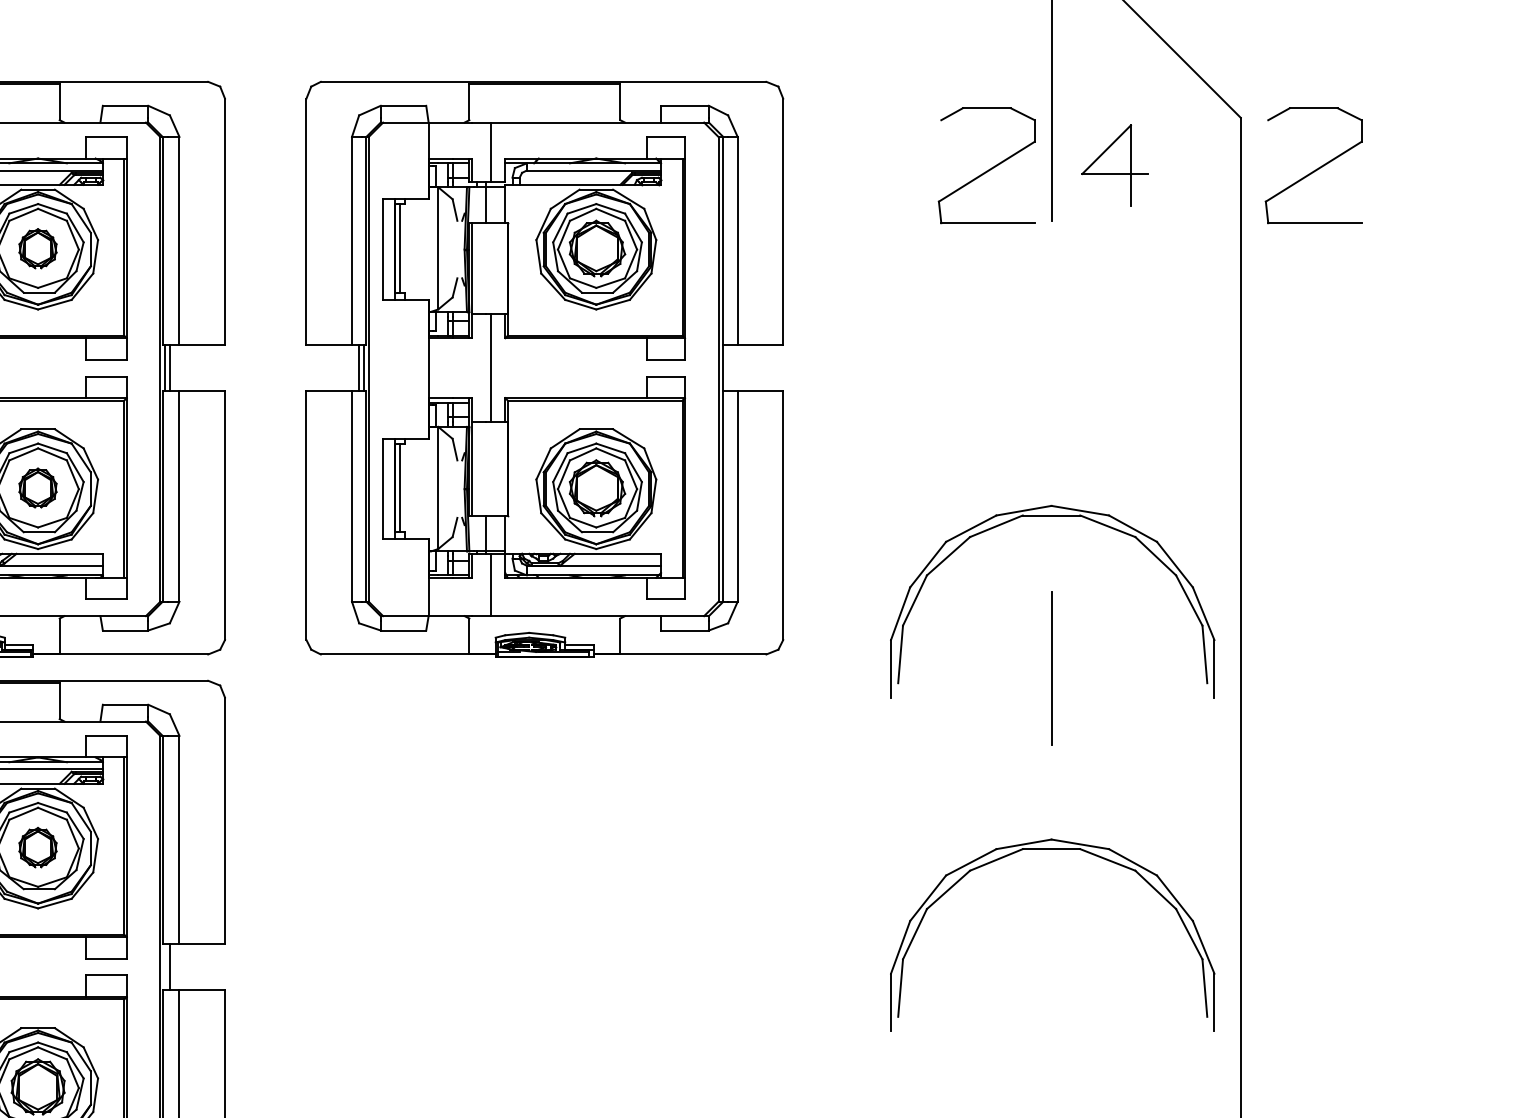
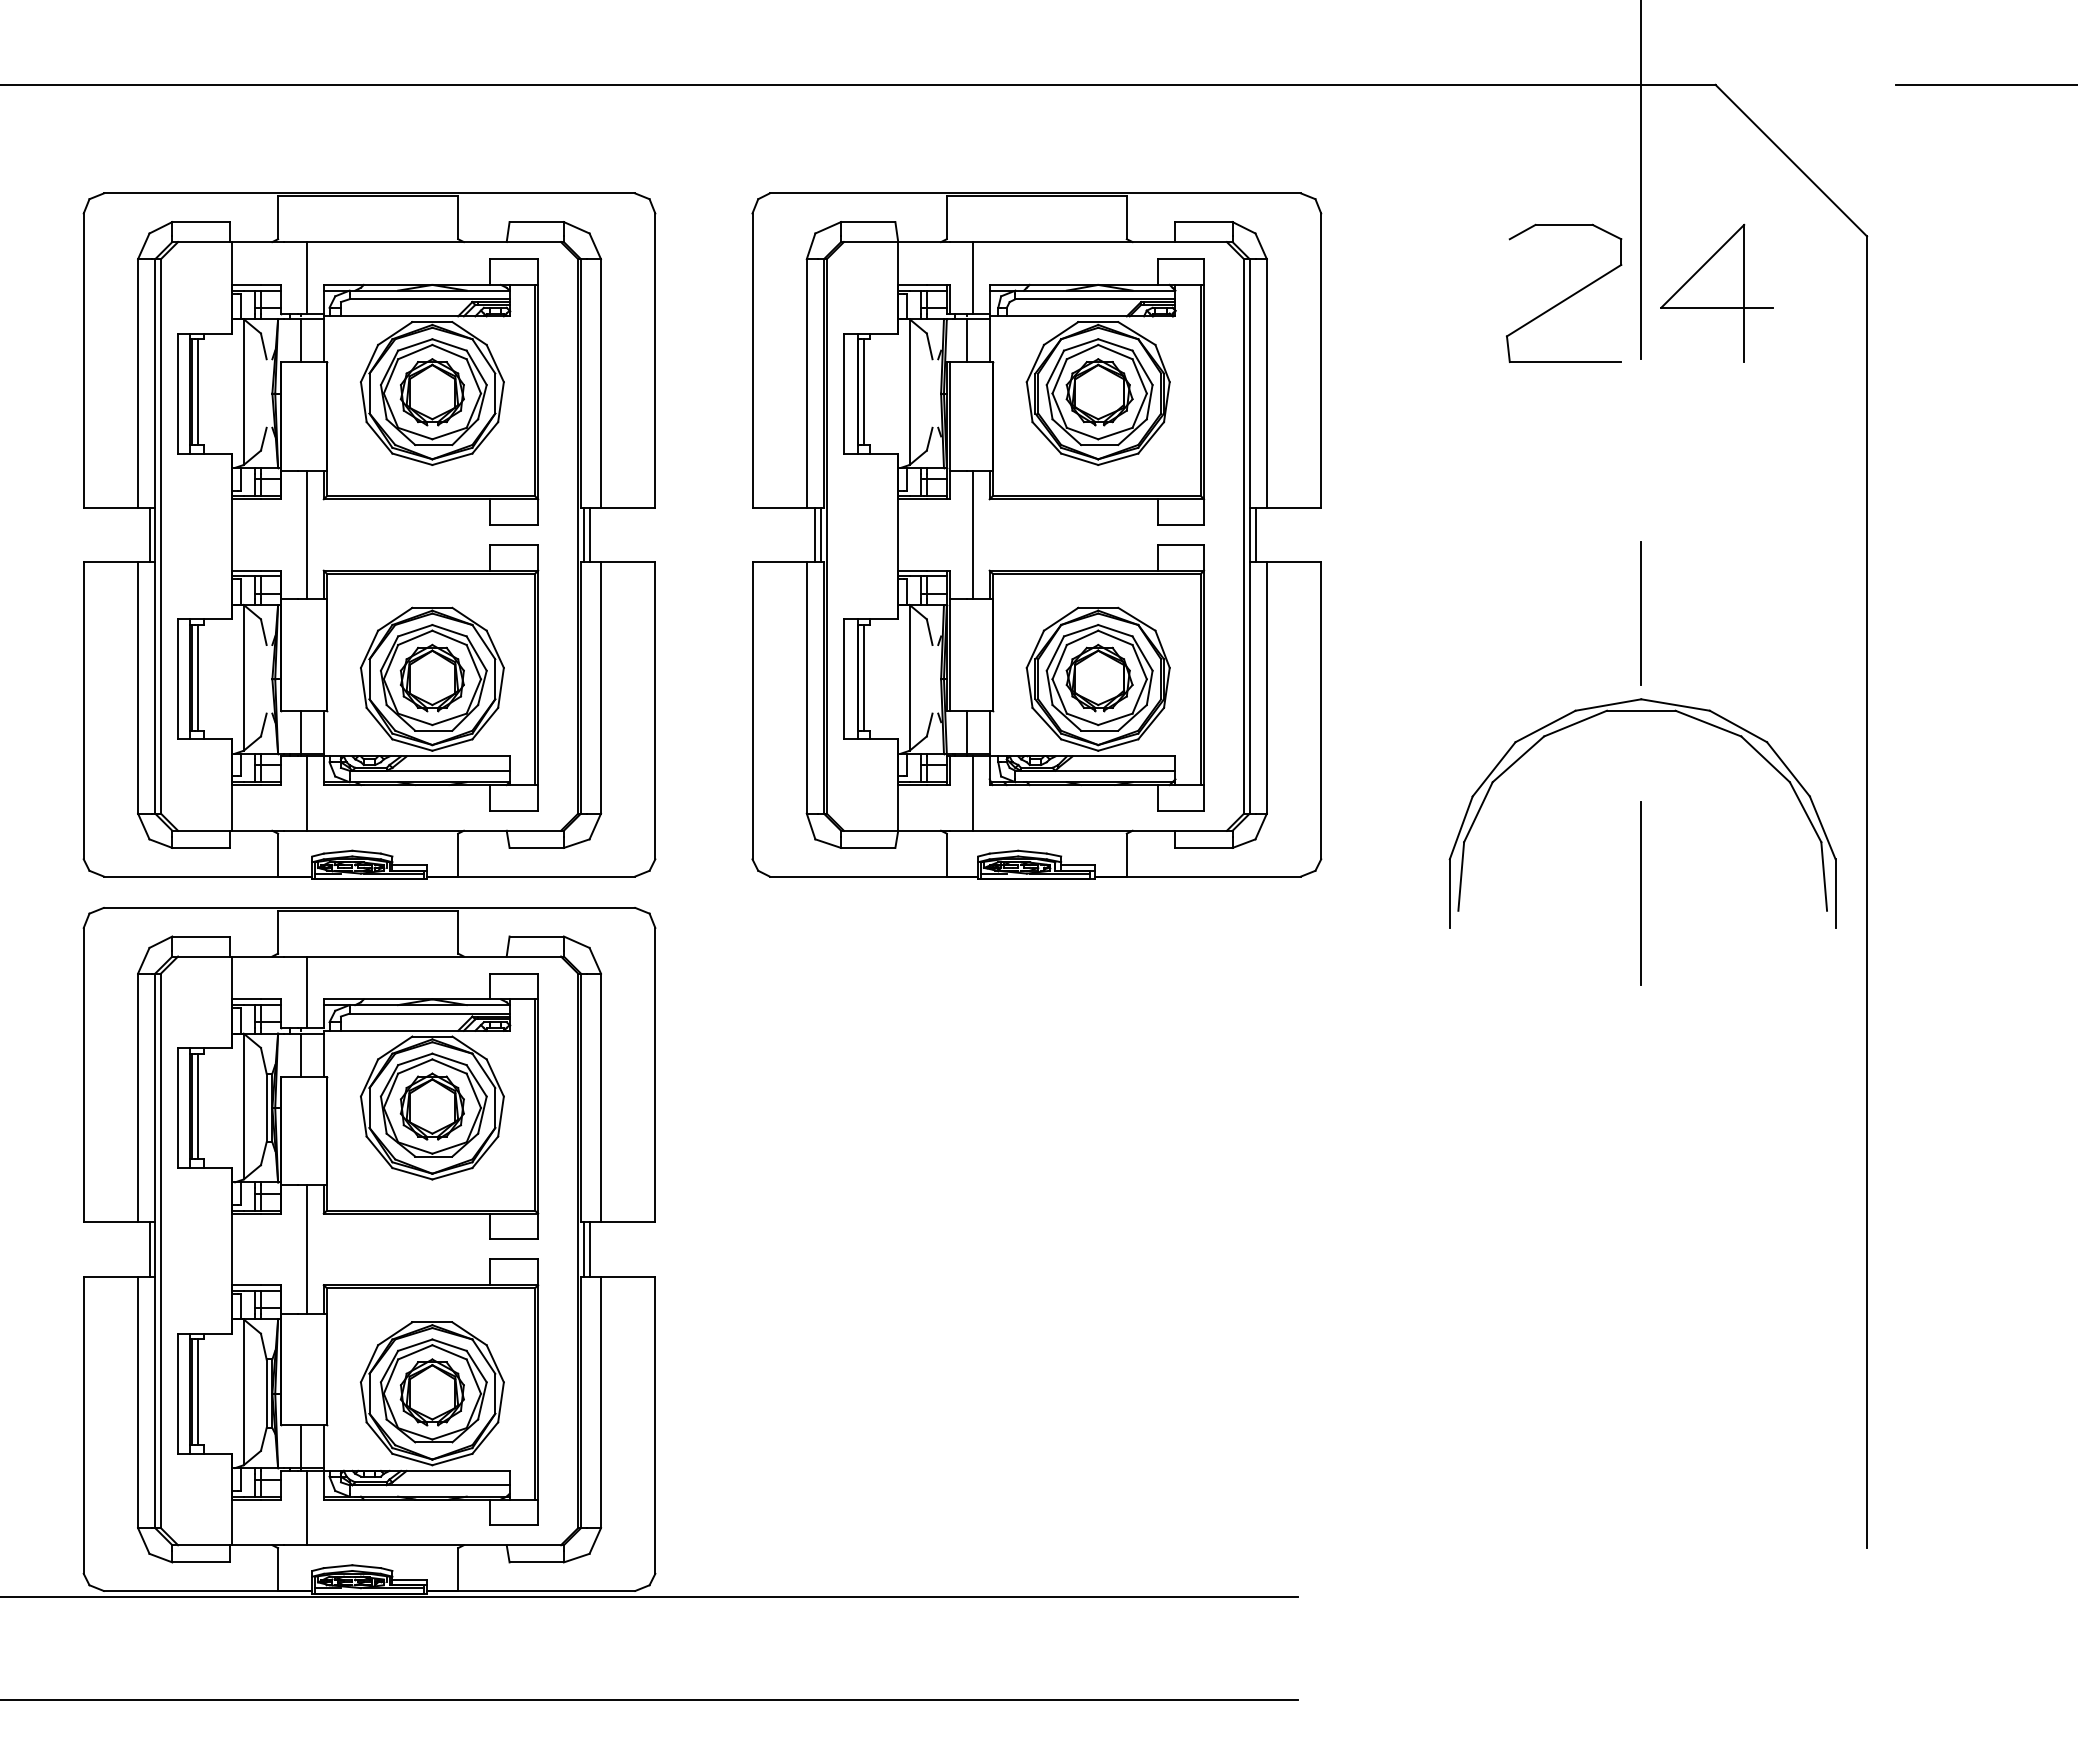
part: (1114, 164) -> (1716, 292), size x1.43
part: (1314, 169) -> (1955, 298), removed
part: (37, 248) -> (431, 392), size x1.43
line: (728, 367) -> (1255, 534), added
line: (1050, 433) -> (1640, 613), added
part: (37, 487) -> (431, 677), size x1.43
part: (37, 847) -> (431, 1106), size x1.43
part: (1052, 849) -> (1642, 1109), removed
line: (164, 967) -> (583, 1249), added

